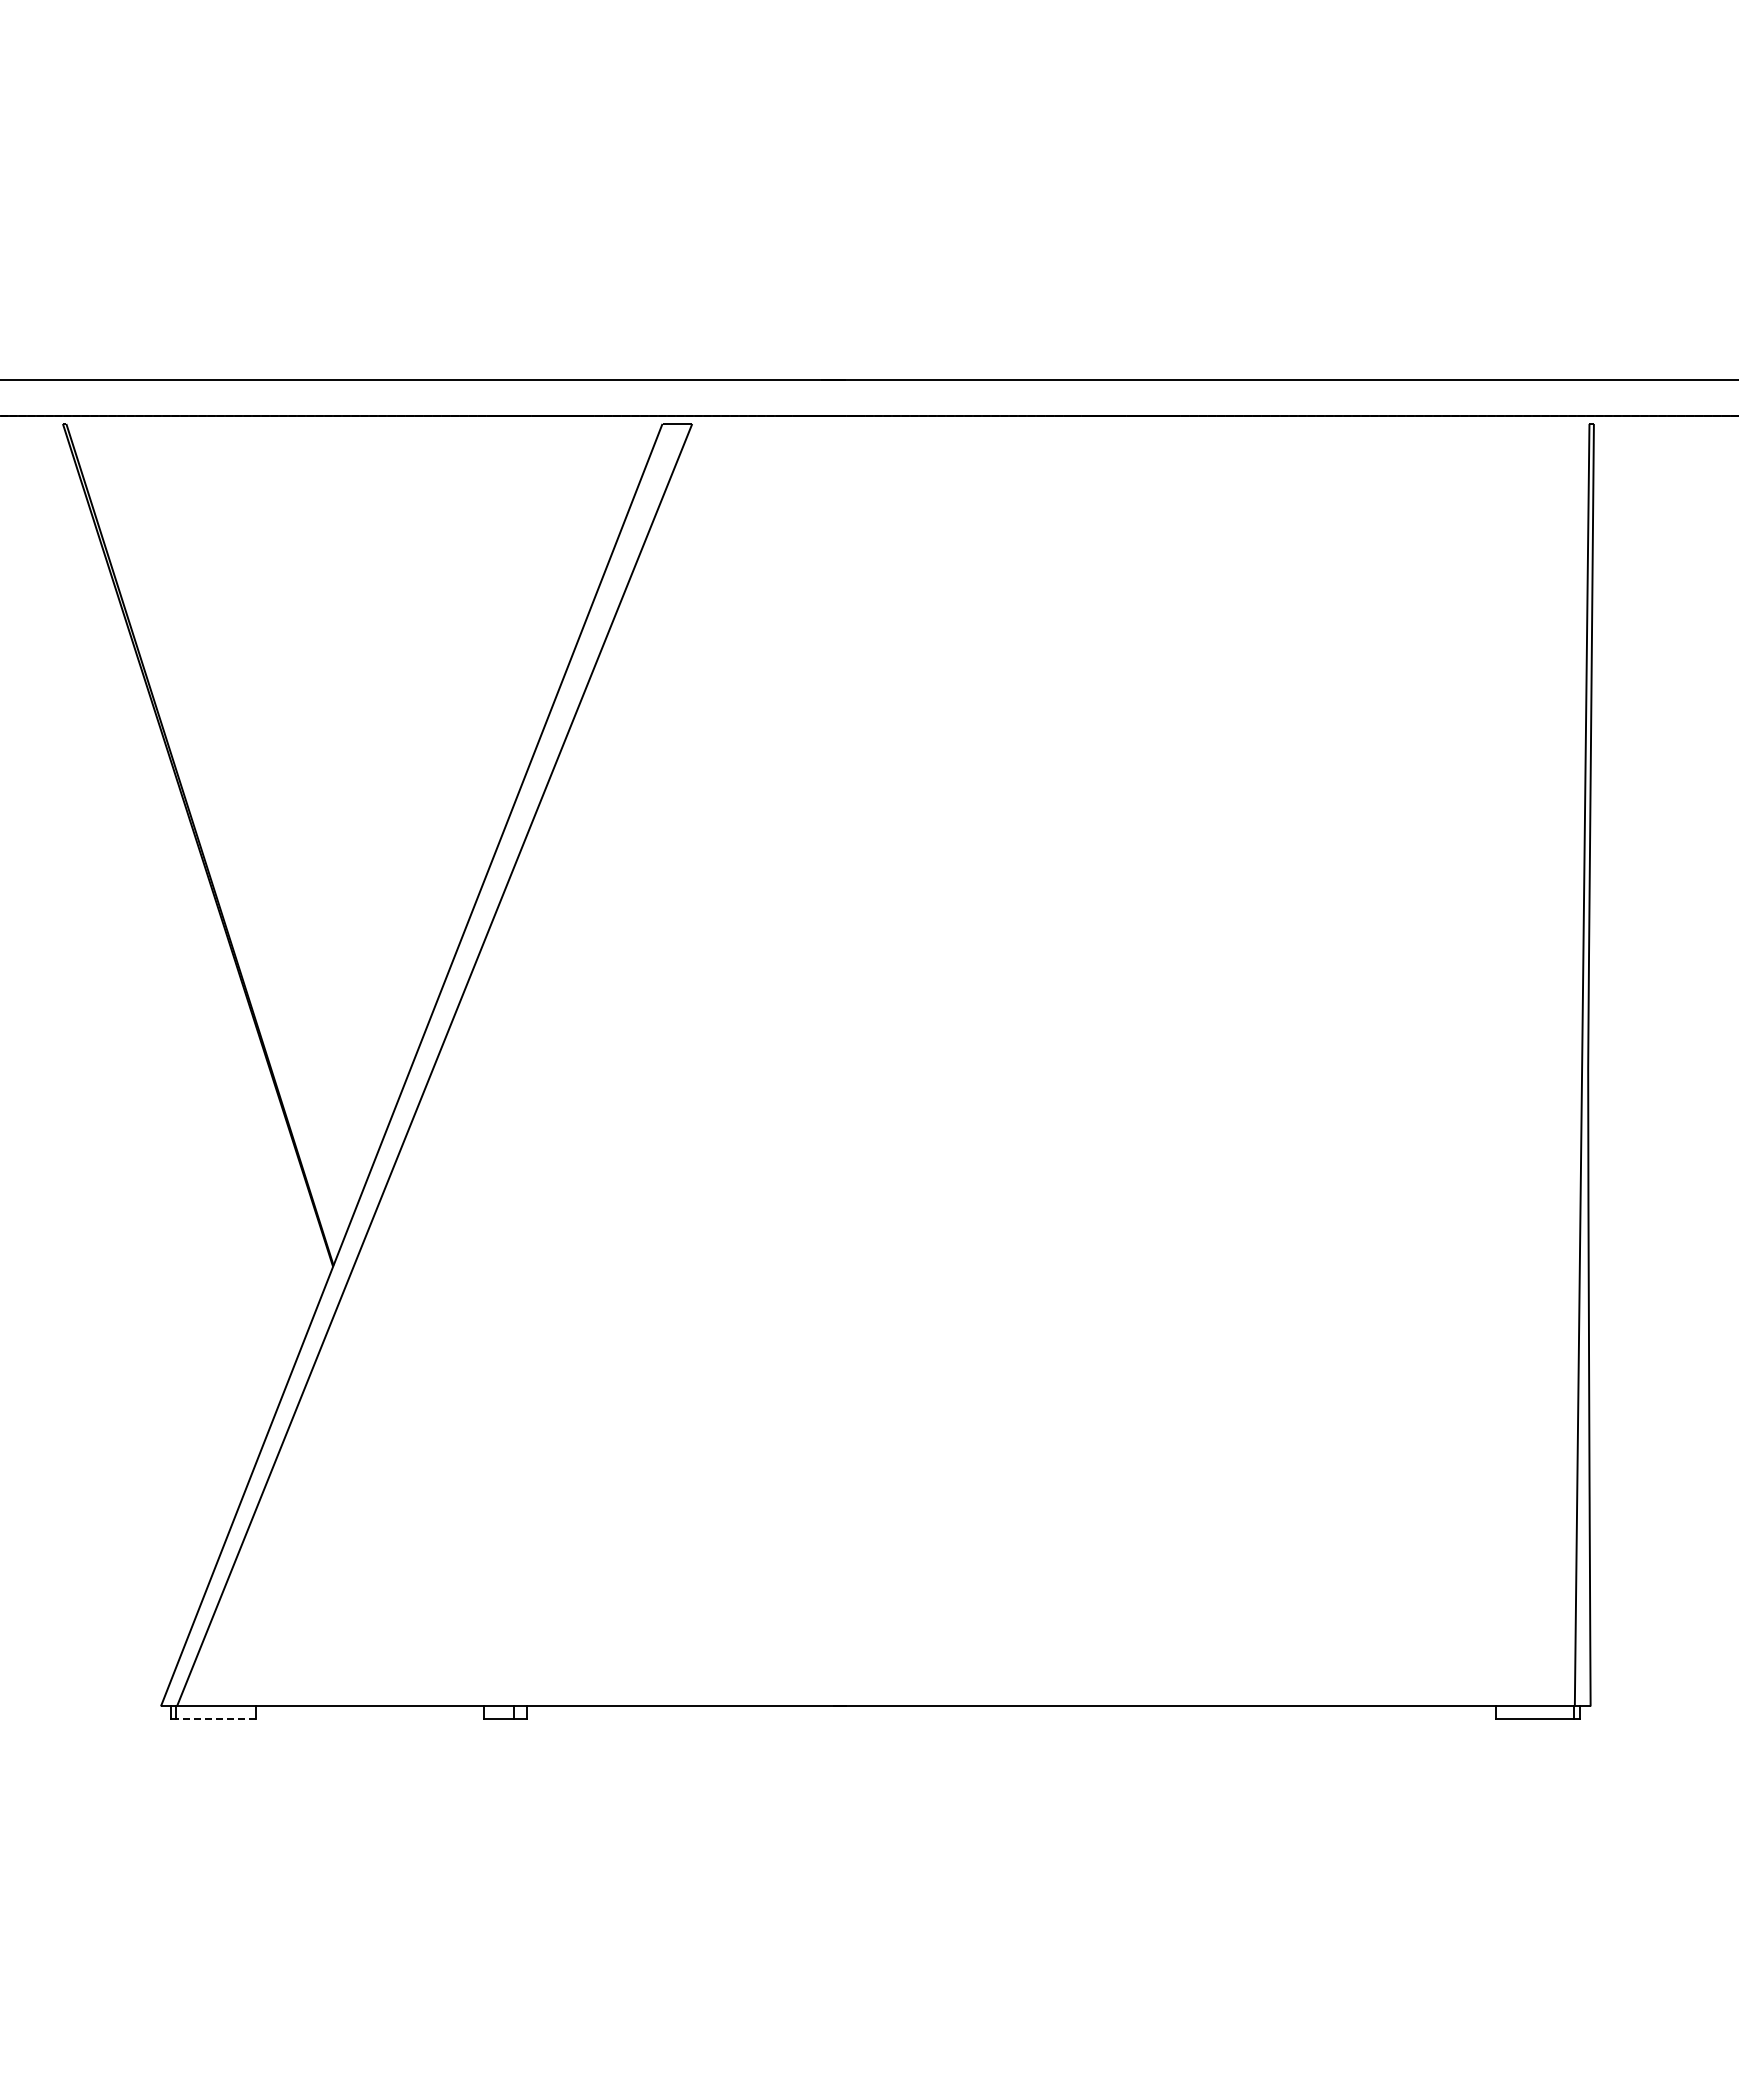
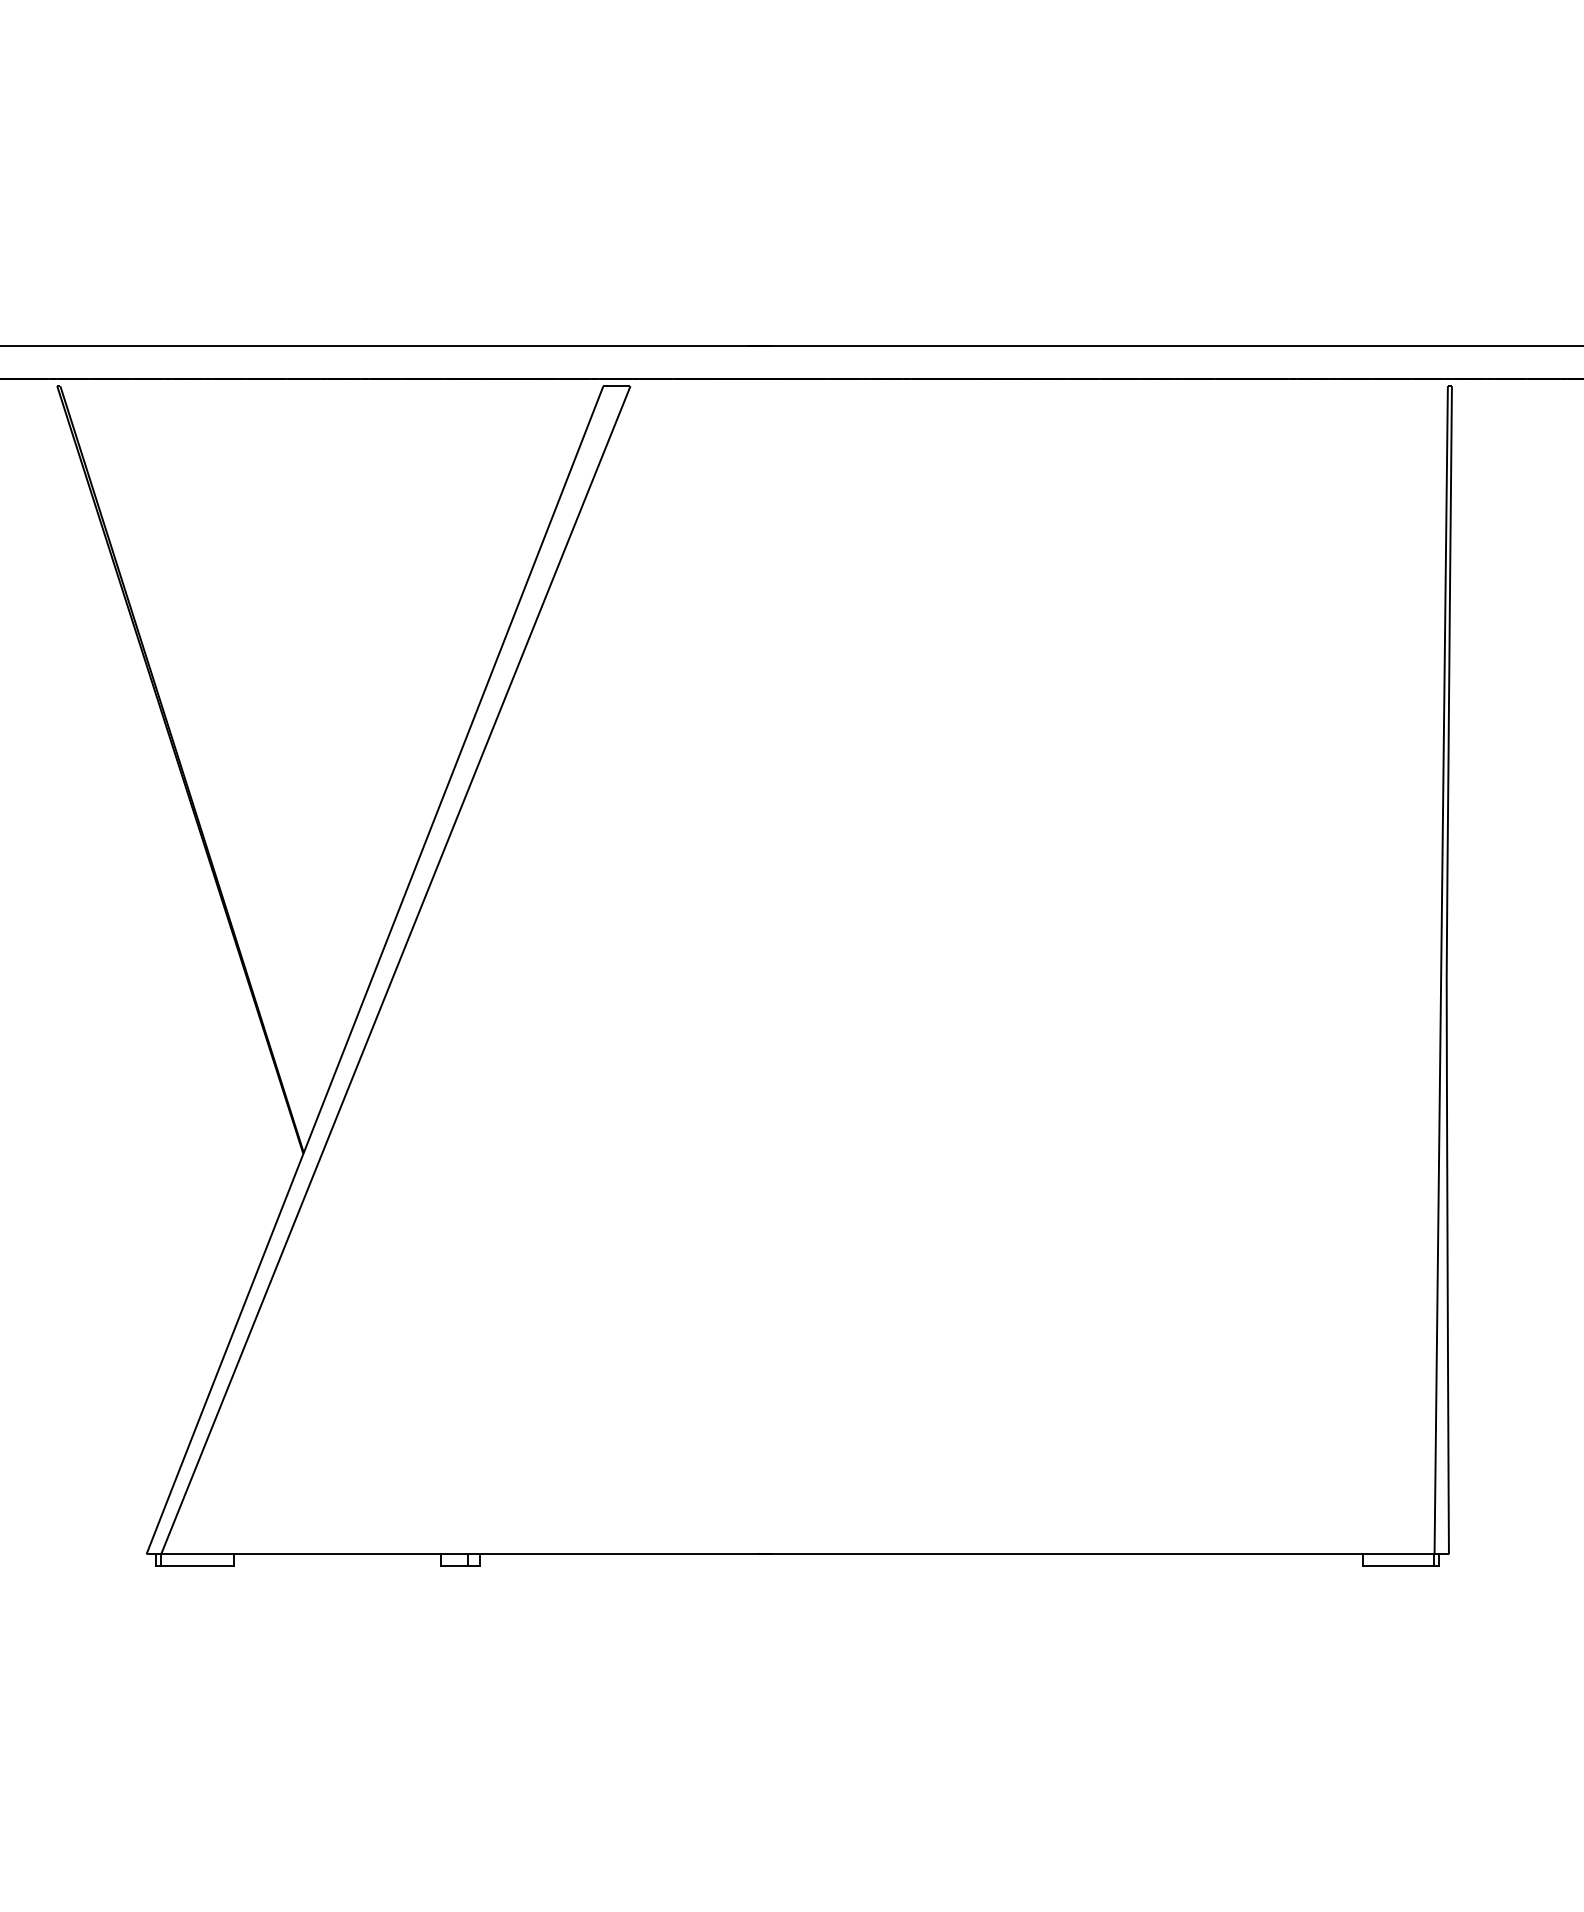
line: (215, 1718) -> (196, 1565), dashed -> solid

